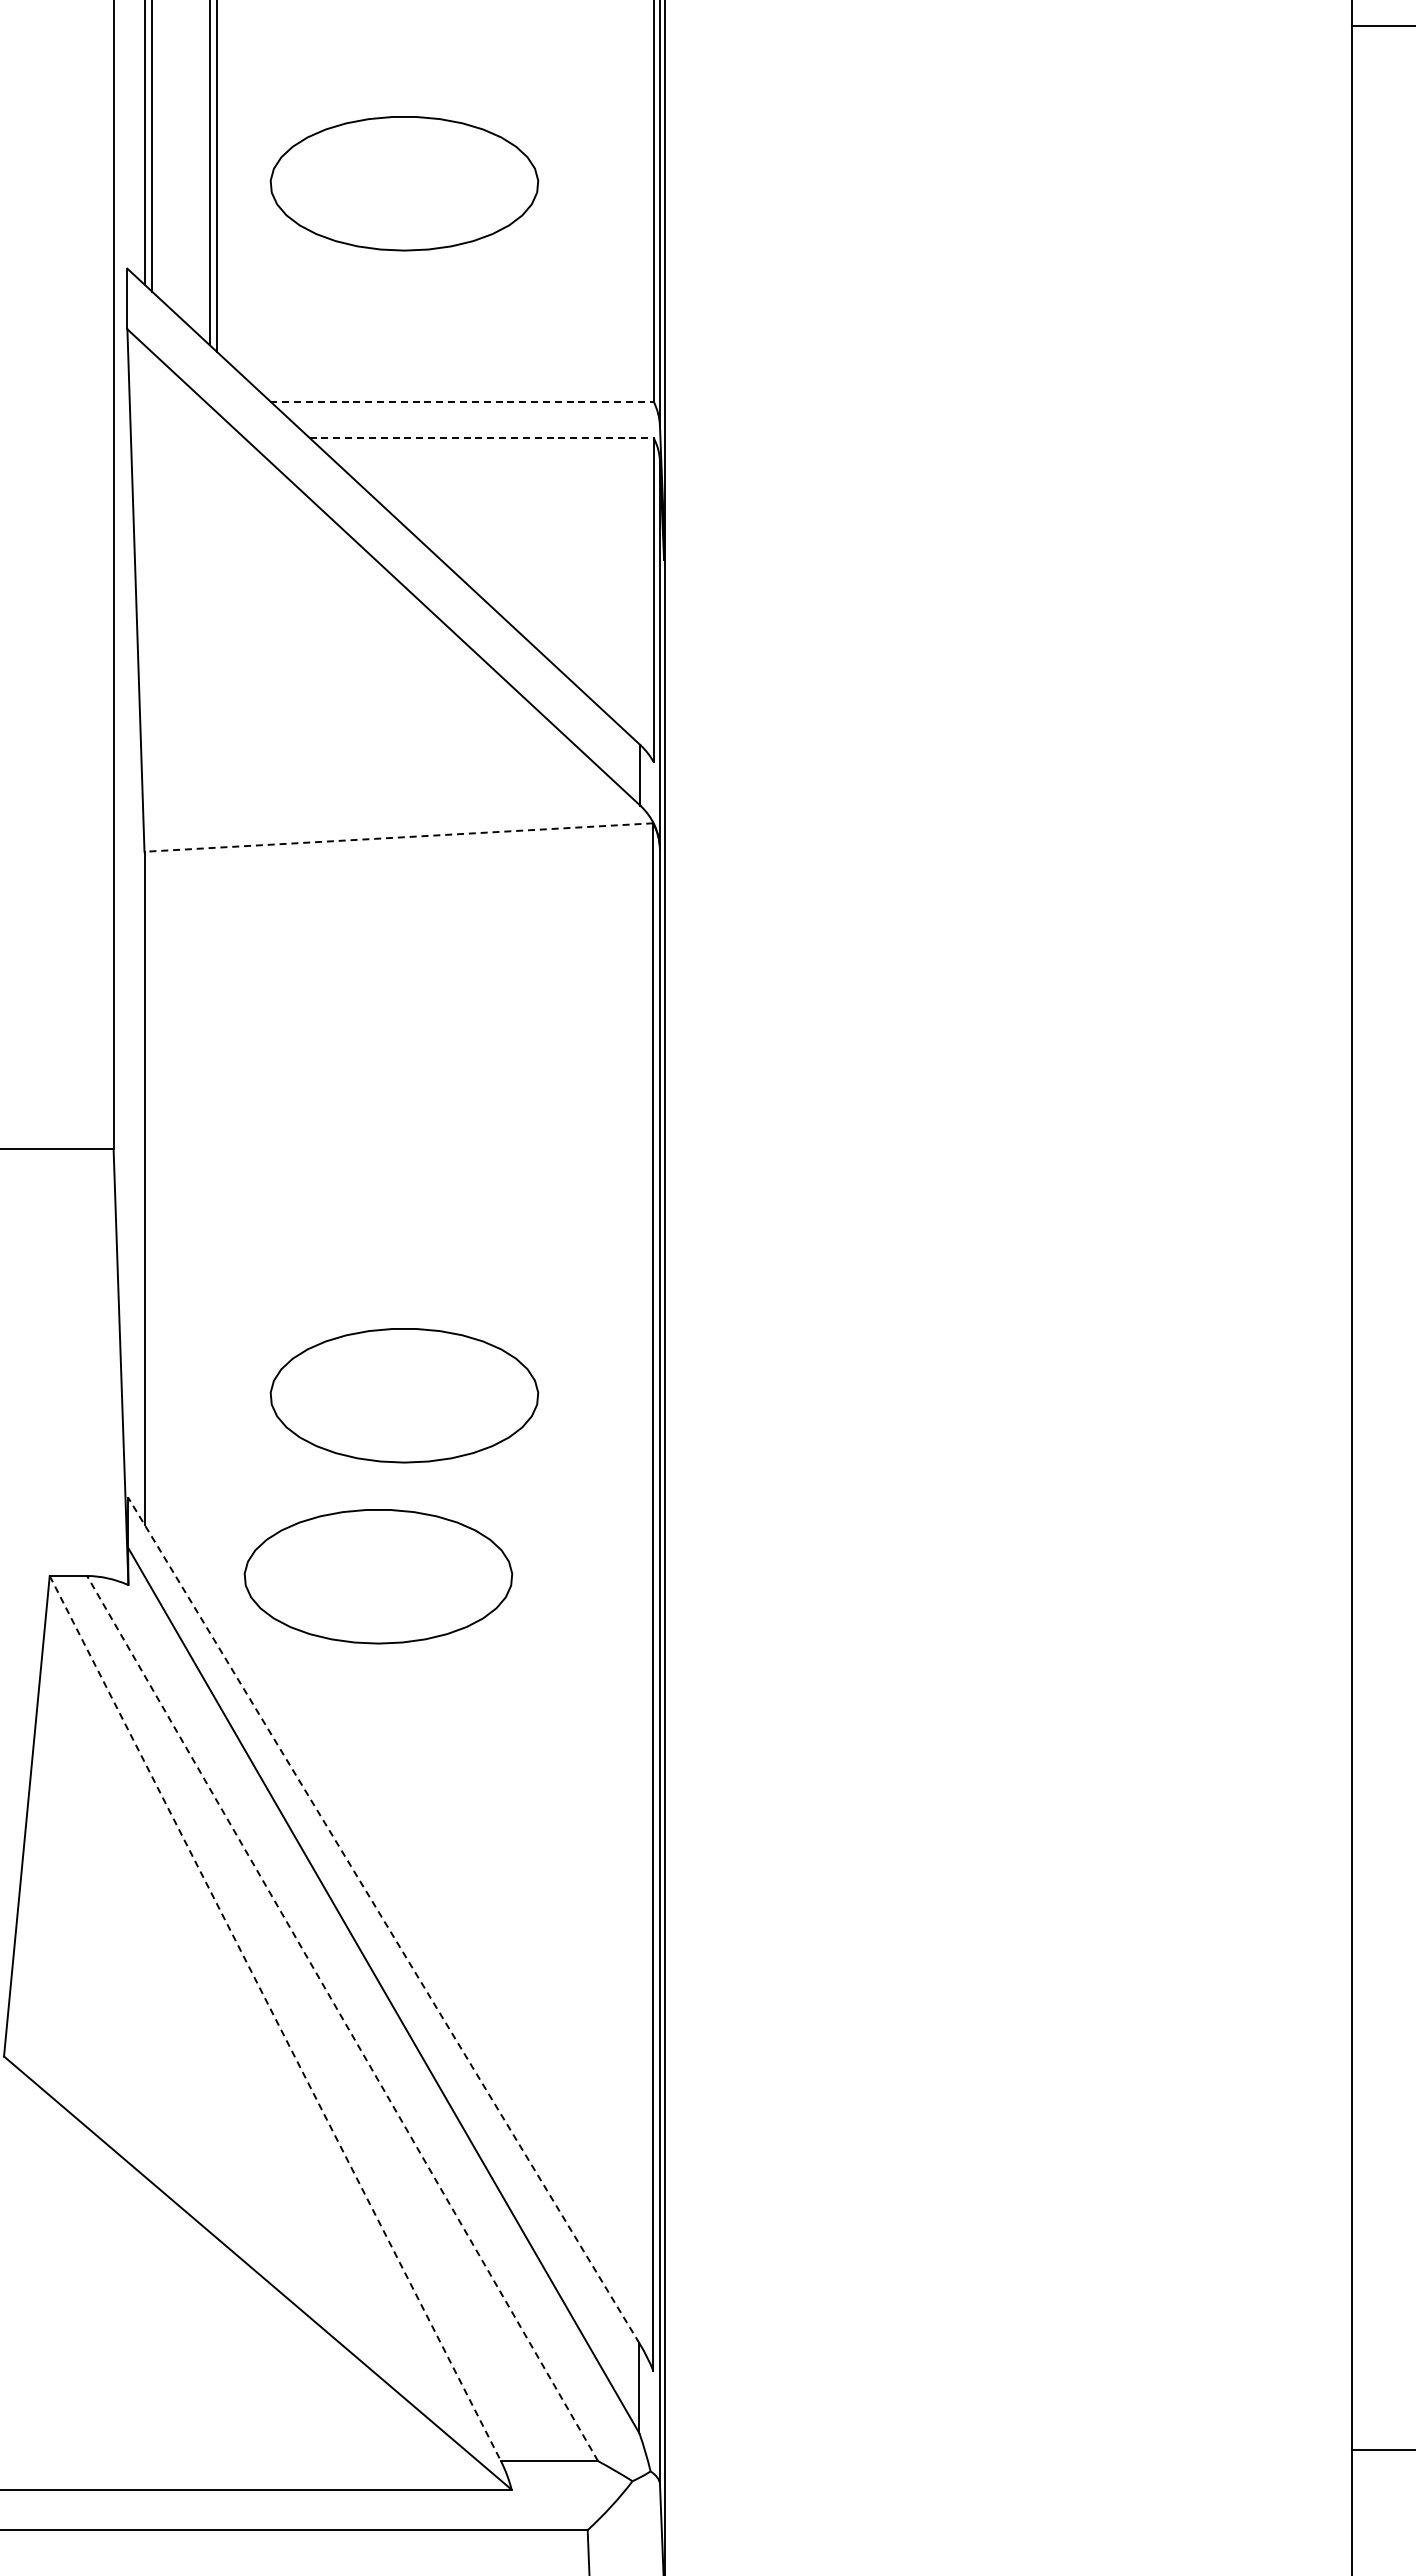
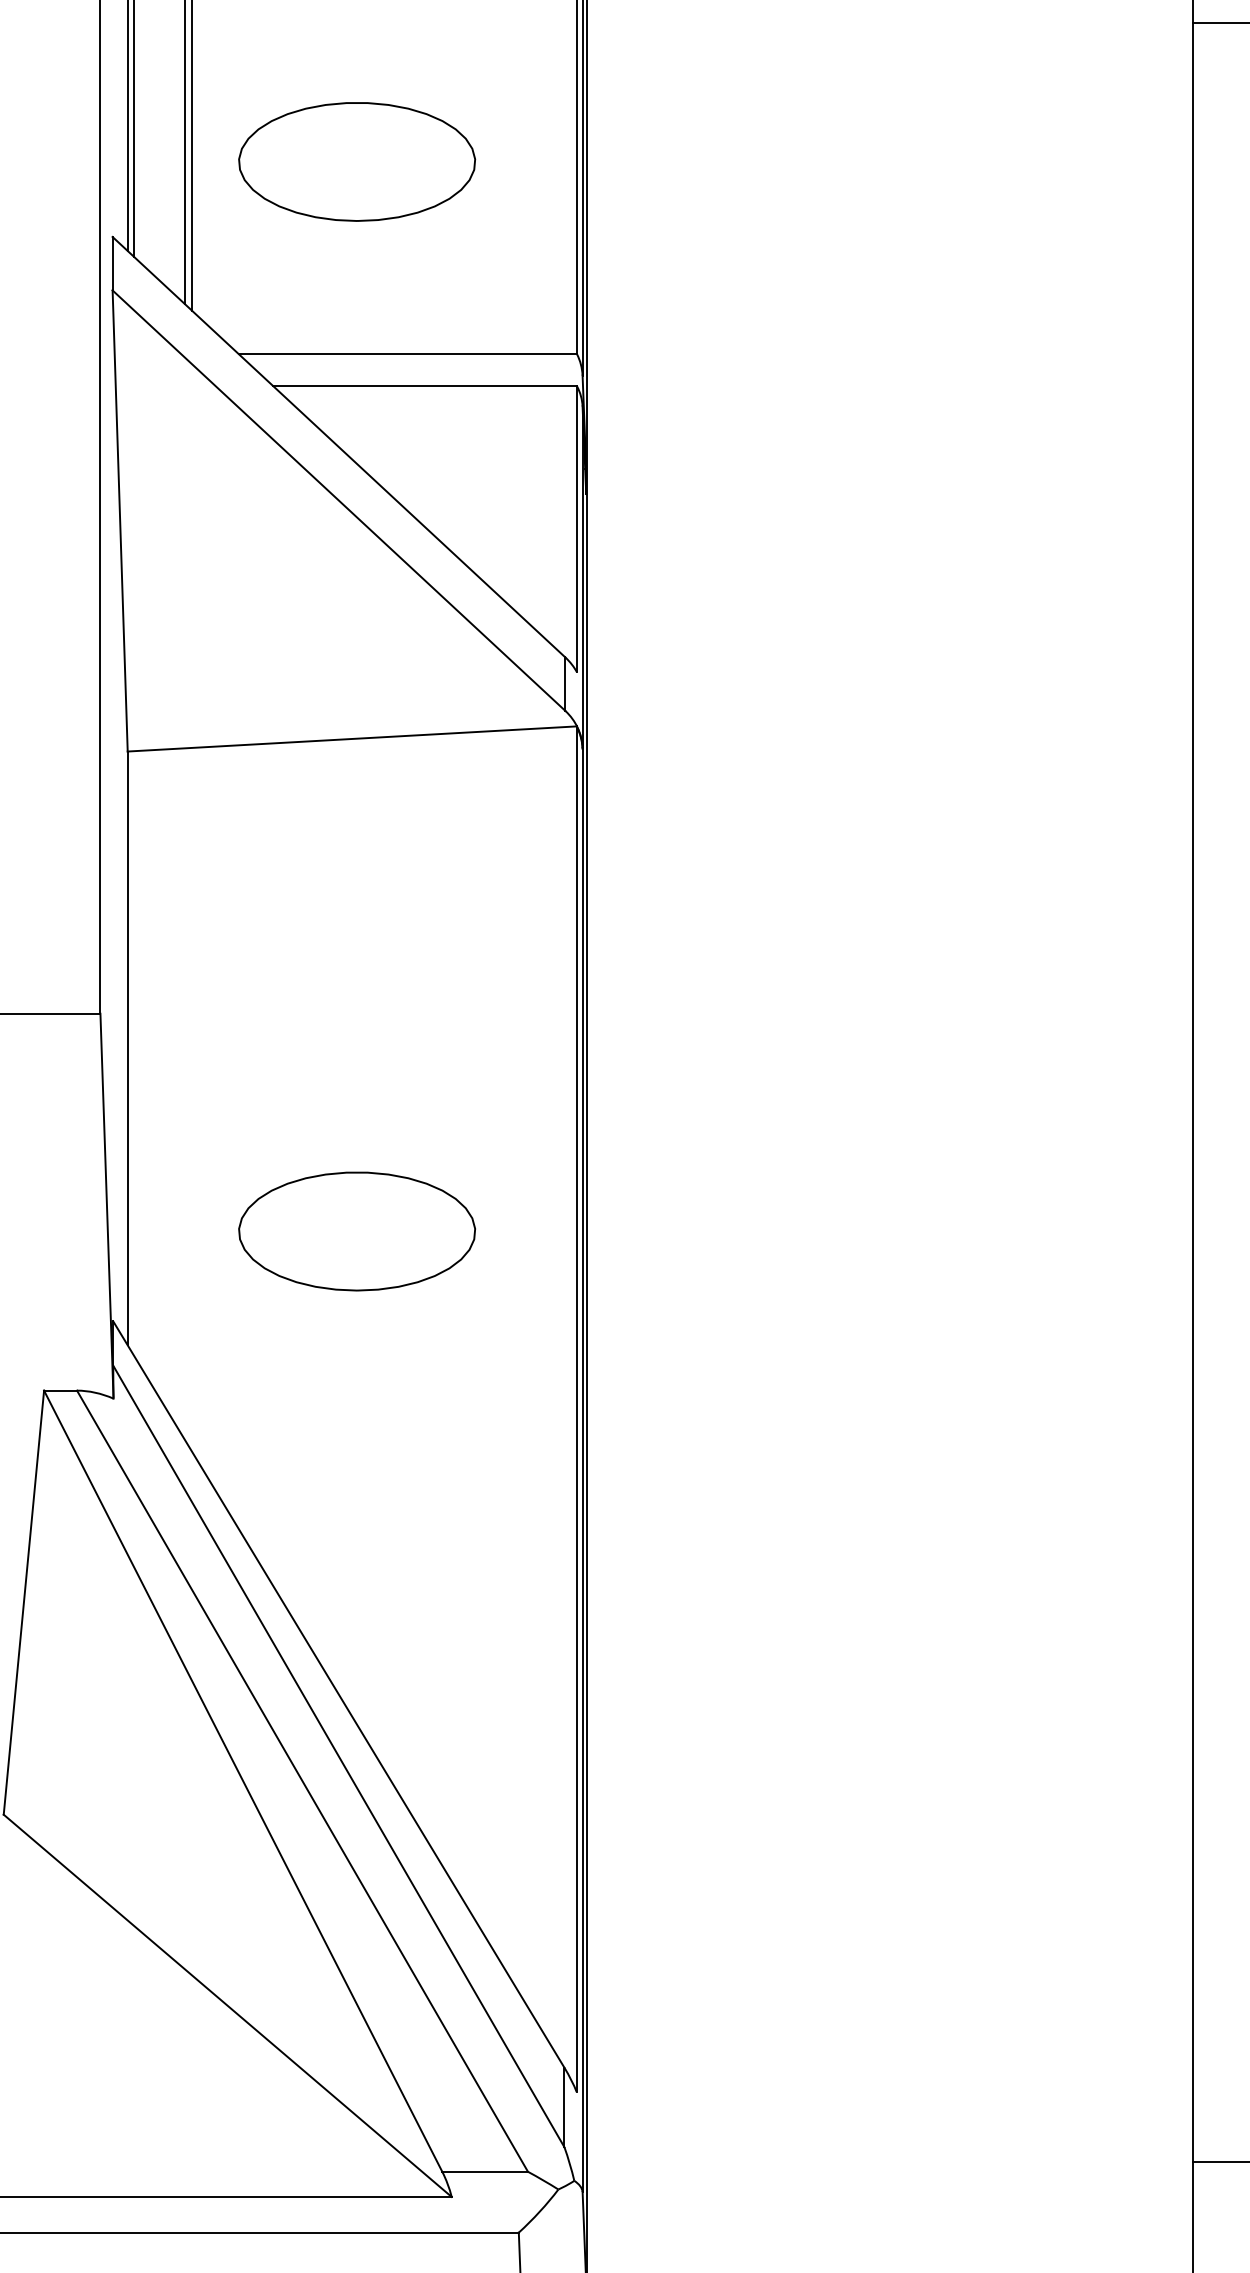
line: (462, 401) -> (408, 354), dashed -> solid
line: (482, 437) -> (425, 385), dashed -> solid
line: (398, 837) -> (351, 738), dashed -> solid
part: (378, 1576) -> (334, 1391), removed
line: (383, 1919) -> (338, 1693), dashed -> solid
line: (275, 2018) -> (243, 1781), dashed -> solid
line: (342, 2018) -> (302, 1781), dashed -> solid

